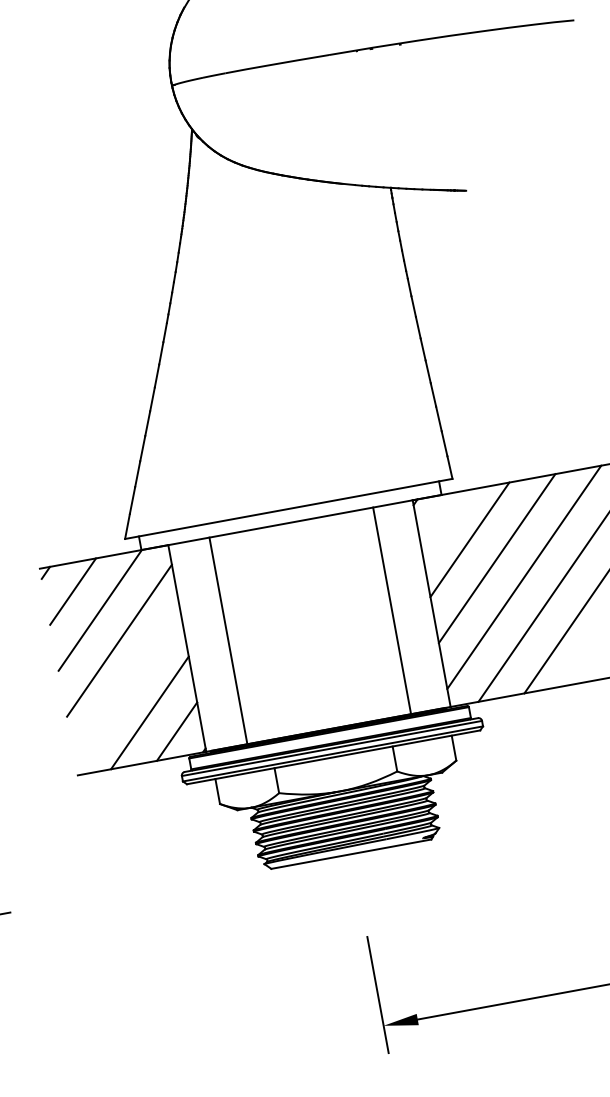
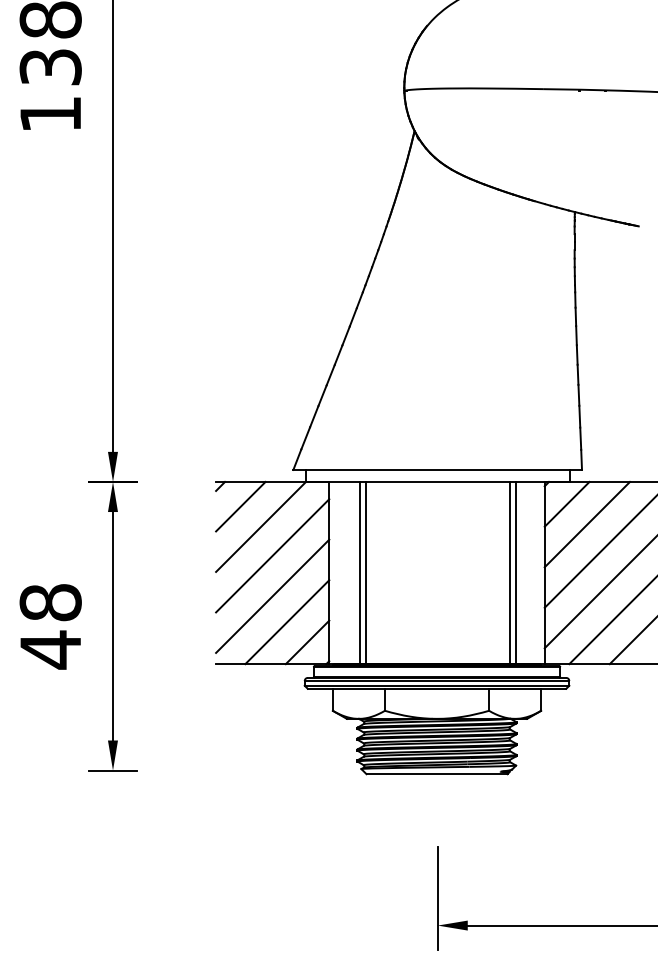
line: (441, 520) -> (566, 503), added
line: (398, 609) -> (515, 572), added
line: (221, 641) -> (359, 572), added
line: (127, 685) -> (272, 595), added

